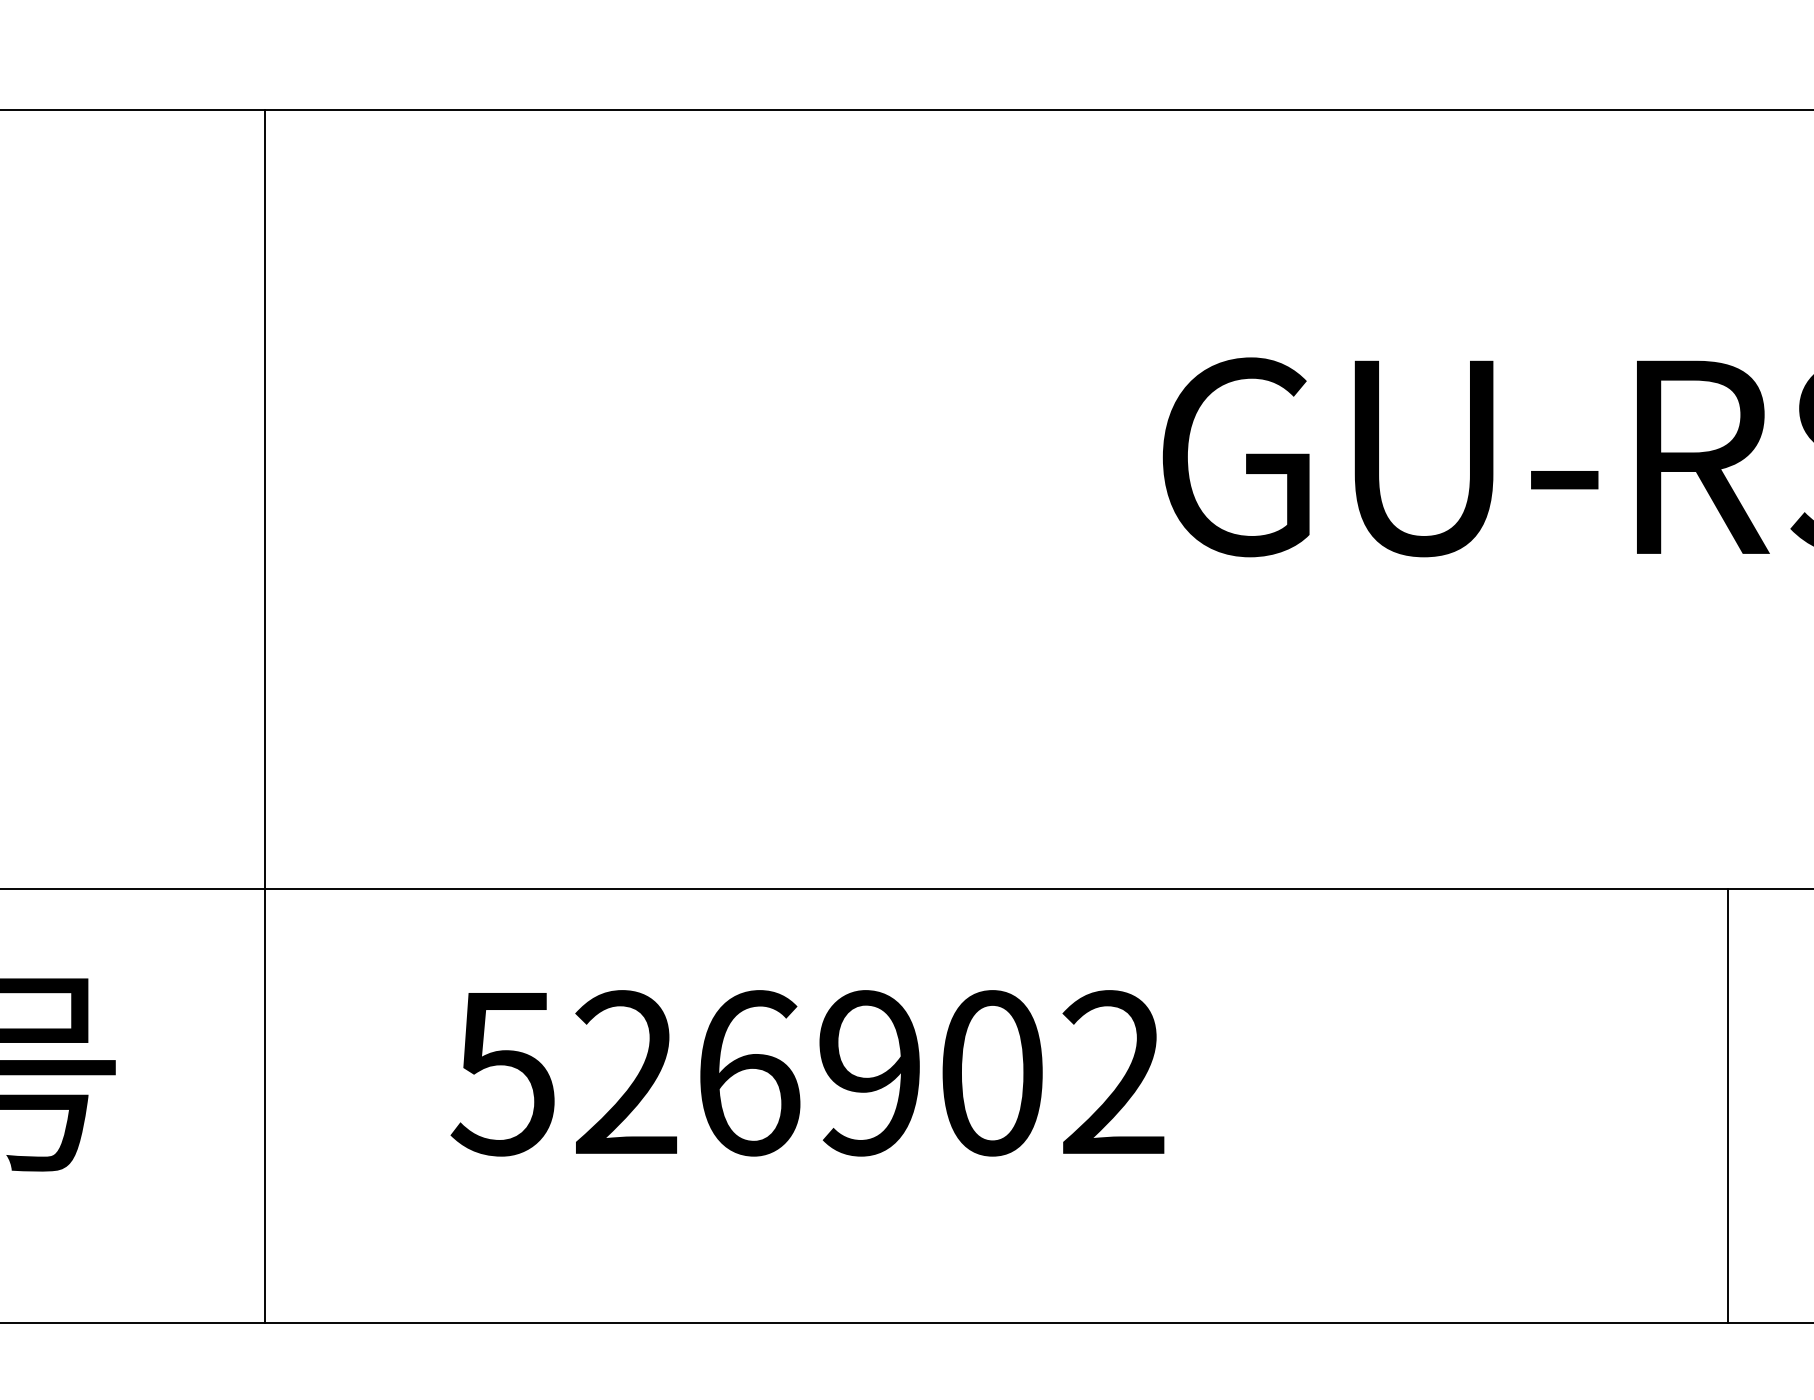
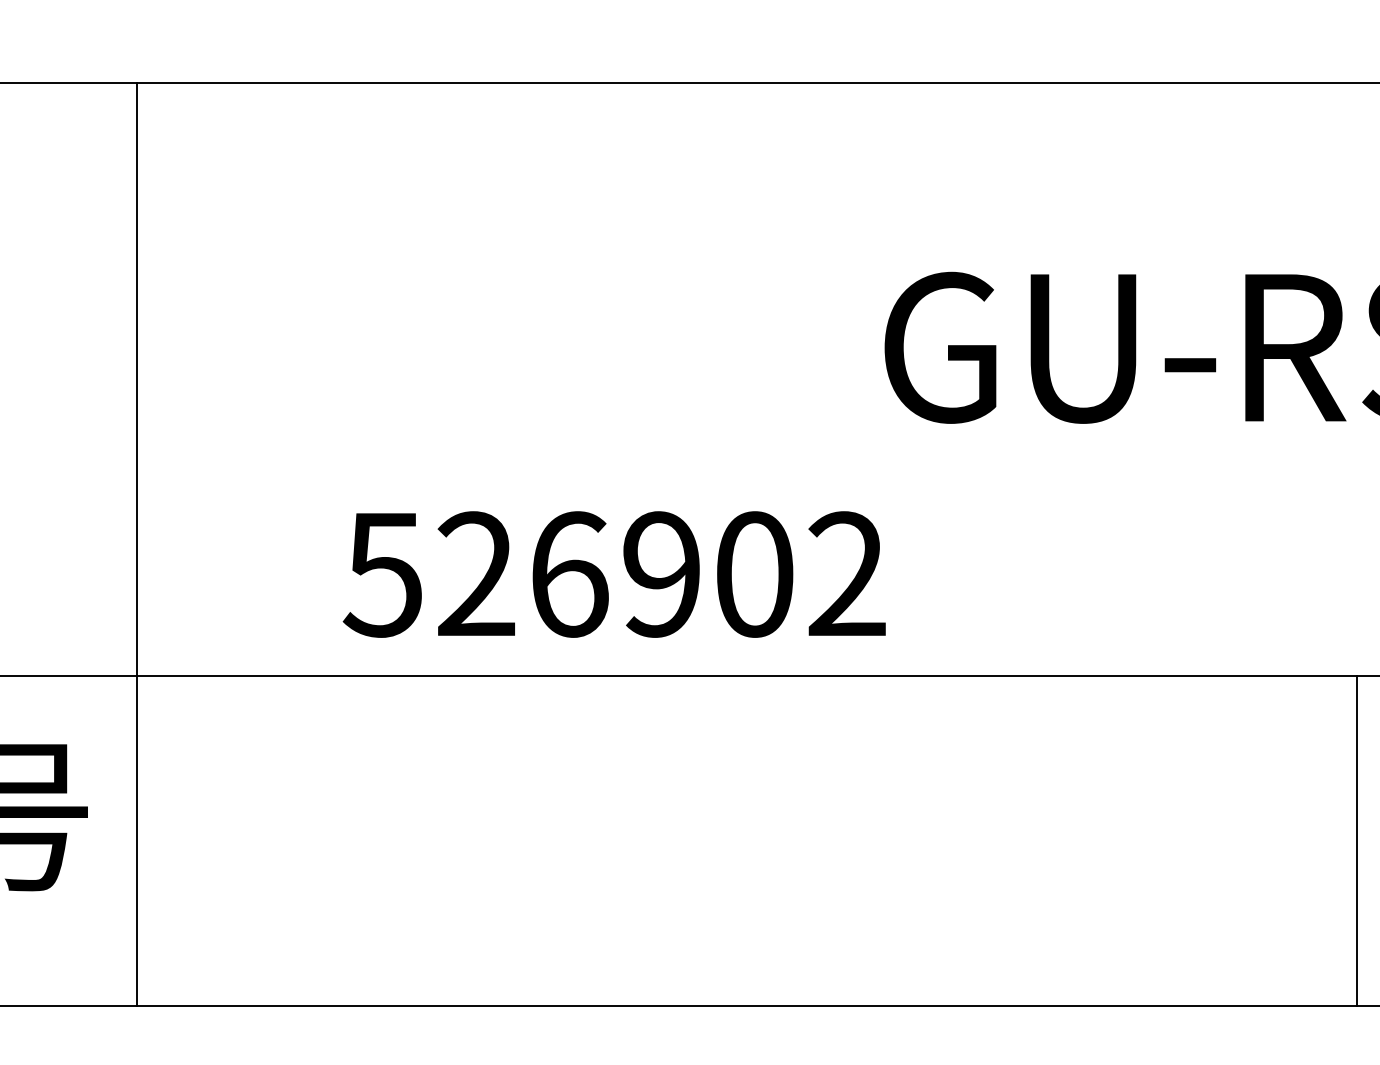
line: (264, 715) -> (137, 544), moved
text: (806, 1073) -> (613, 574), moved
line: (1727, 1106) -> (1356, 841), moved

